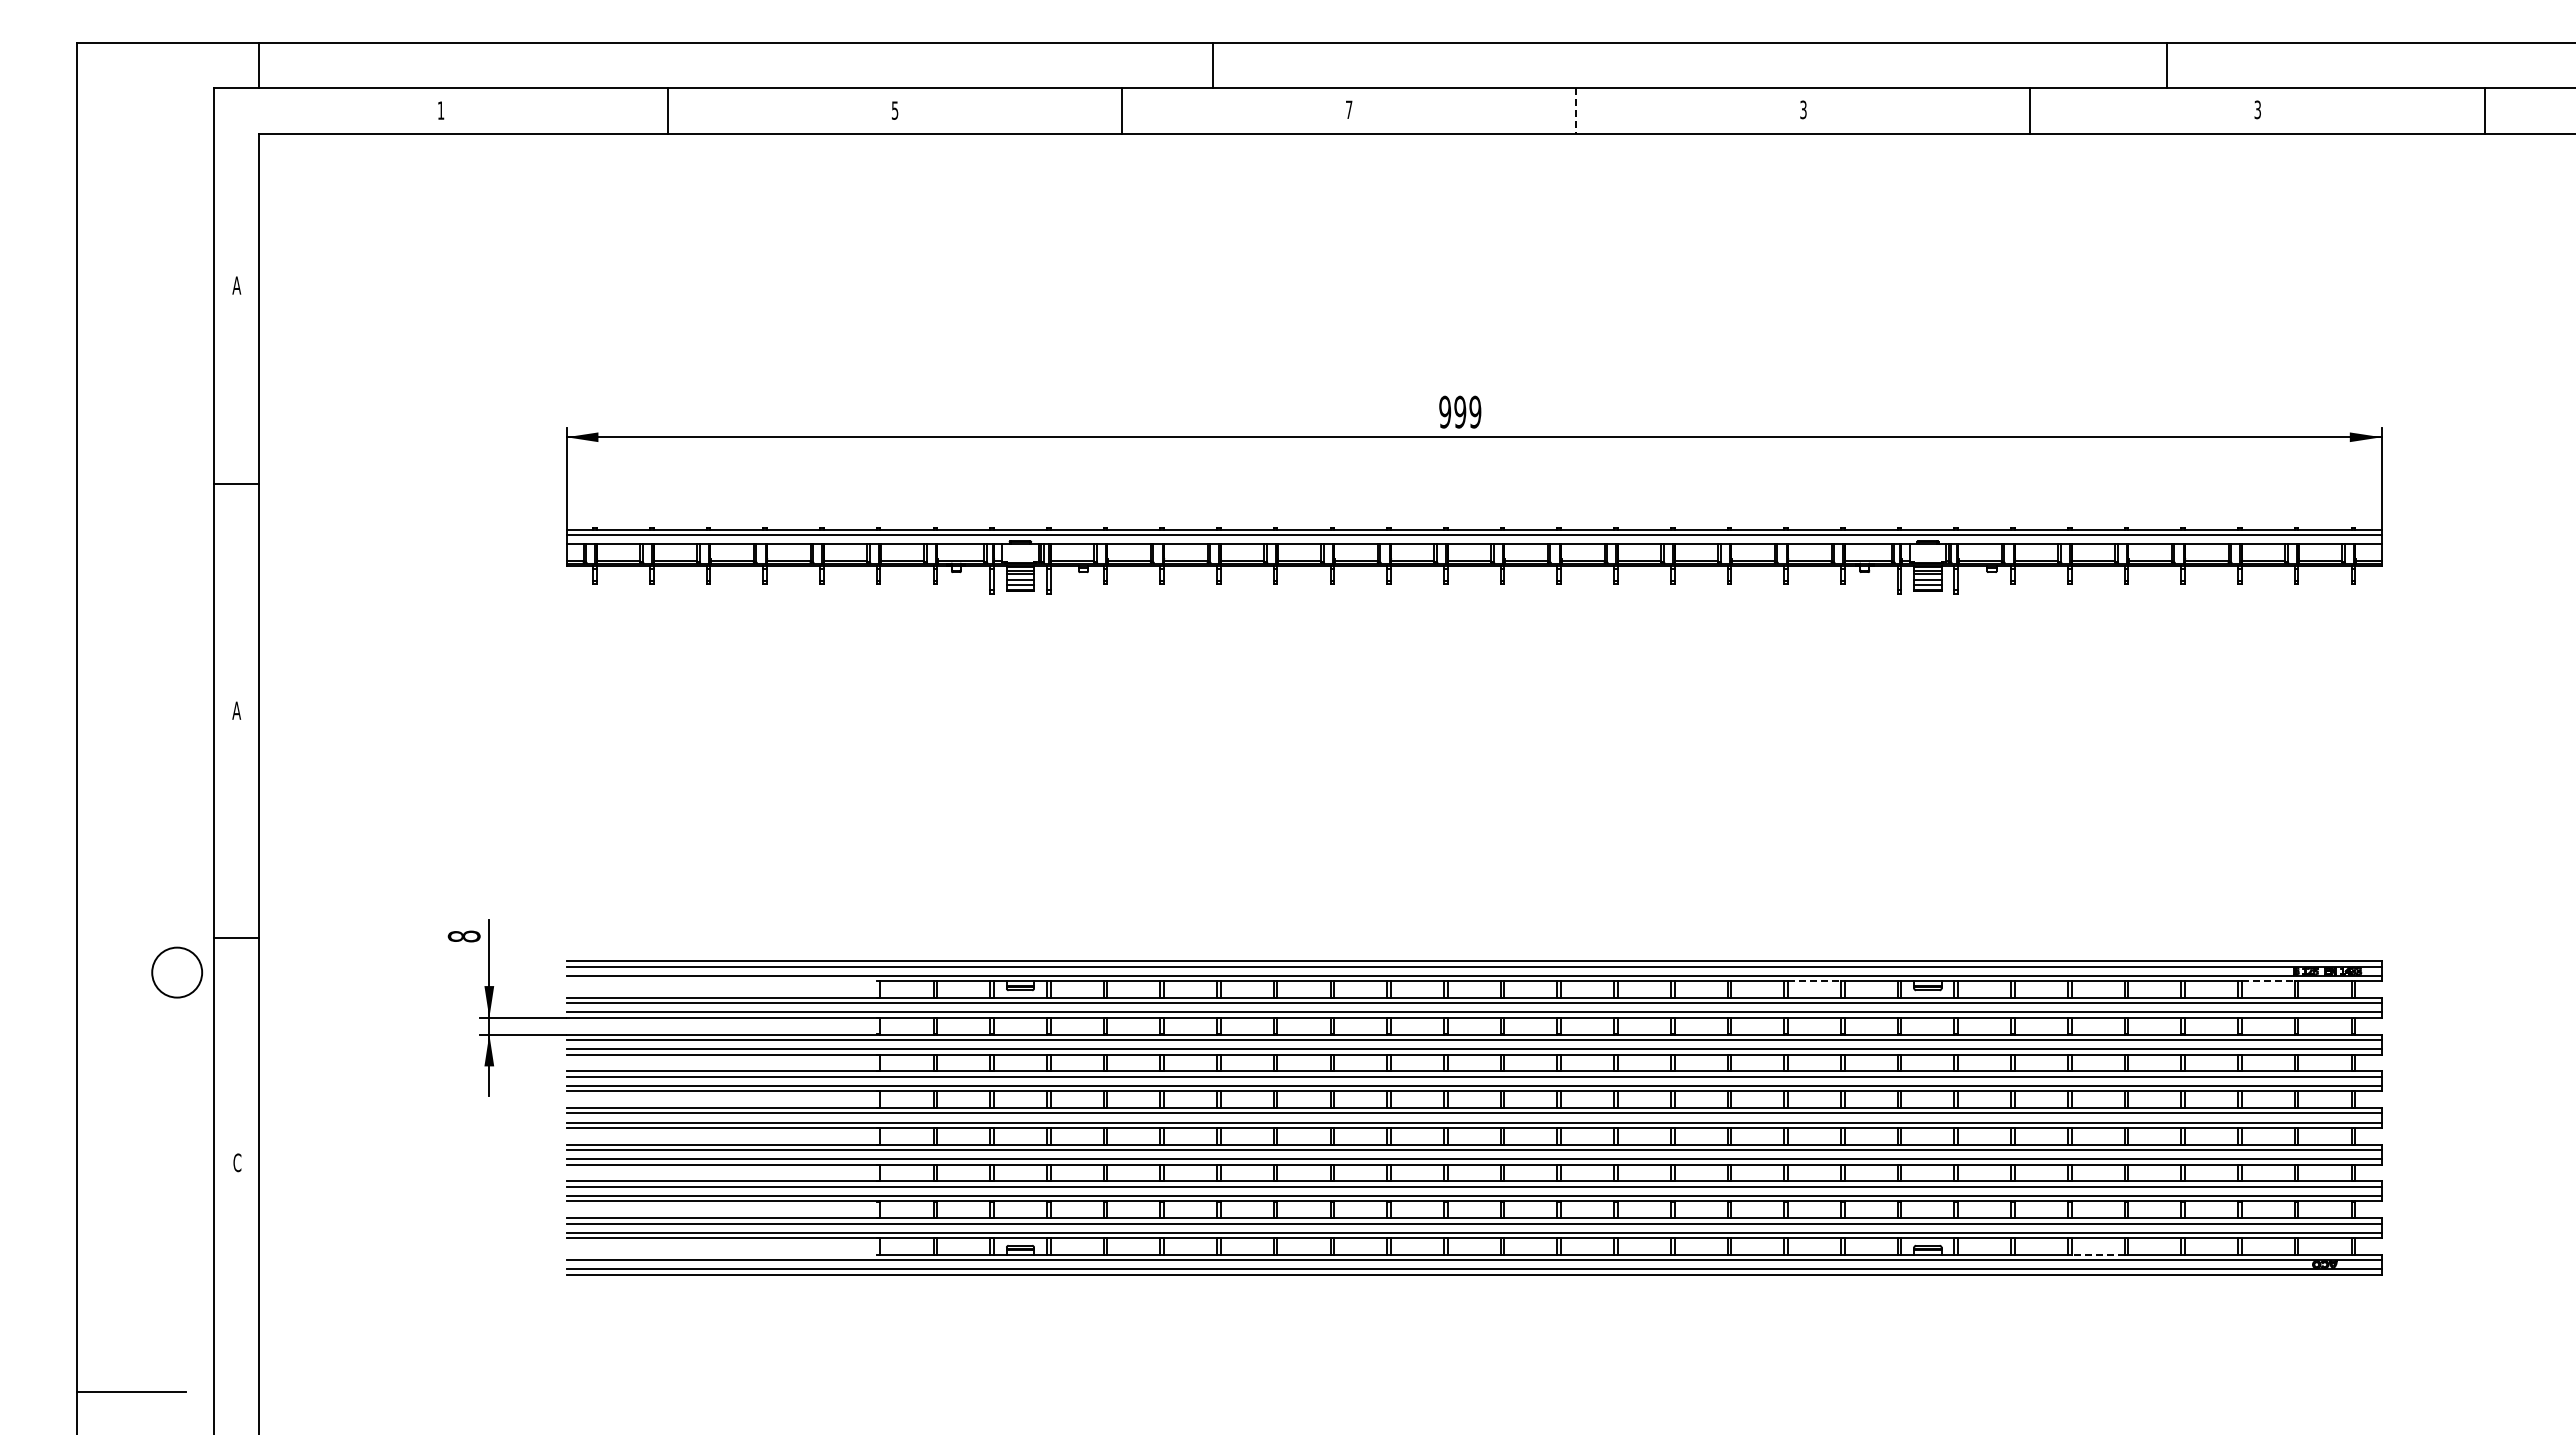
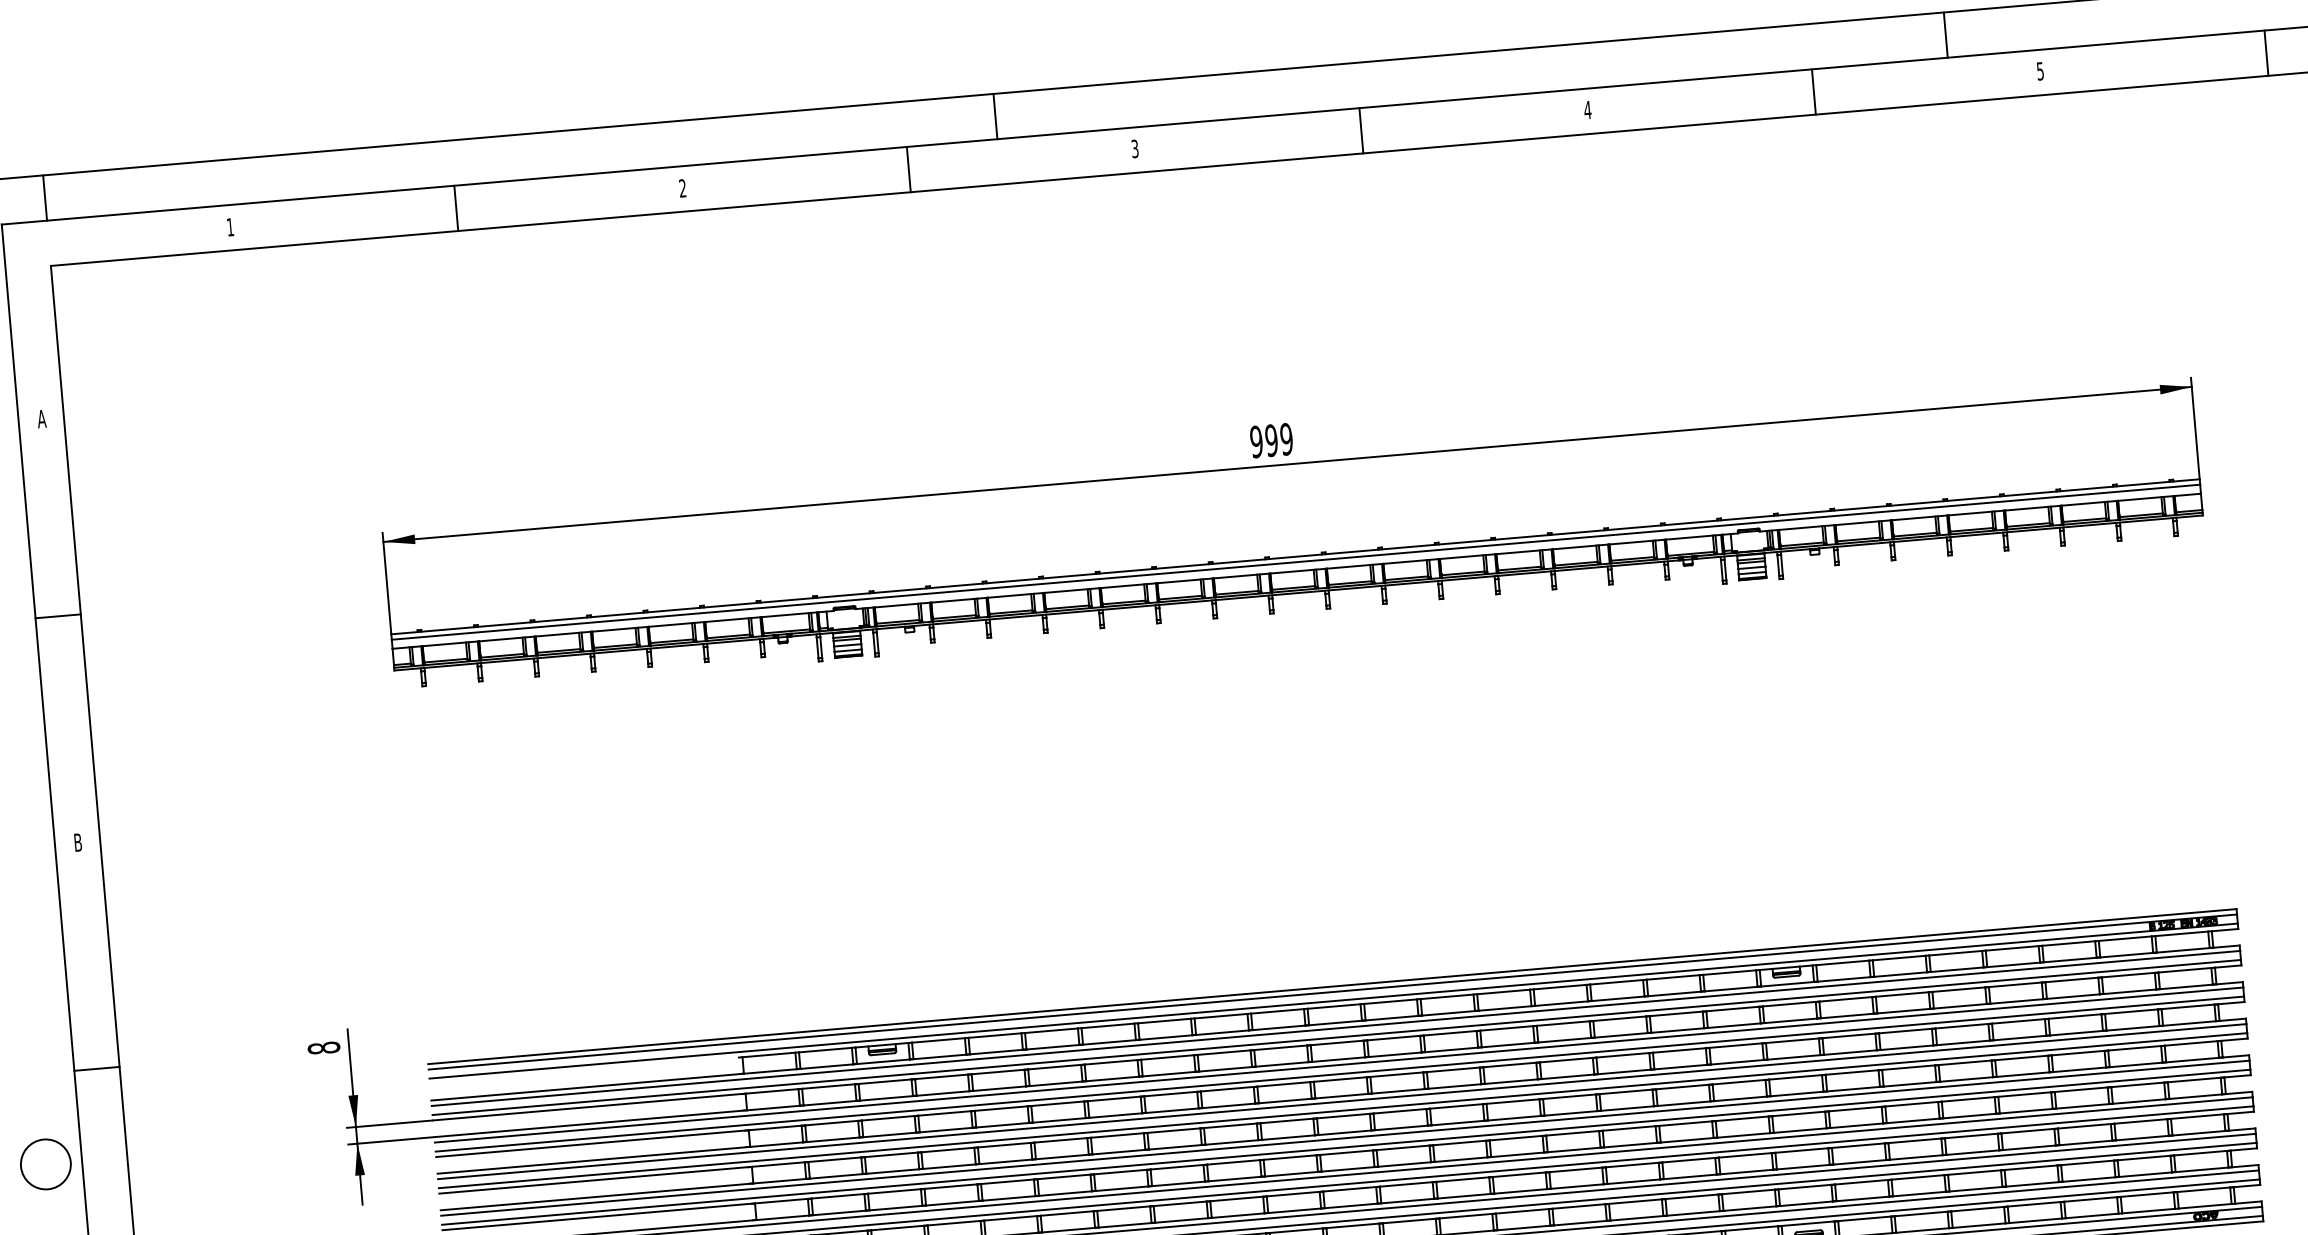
text: (1349, 109) -> (1135, 148), 7 -> 3
text: (1802, 109) -> (1586, 109), 3 -> 4
text: (2257, 109) -> (2040, 70), 3 -> 5
text: (894, 110) -> (682, 188), 5 -> 2
line: (1576, 111) -> (1361, 131), dashed -> solid
text: (236, 710) -> (77, 842), A -> B
circle: (177, 972) -> (46, 1164), moved
line: (1814, 981) -> (1673, 977), dashed -> solid
line: (2268, 981) -> (2125, 938), dashed -> solid
line: (2098, 1254) -> (1979, 1225), dashed -> solid

